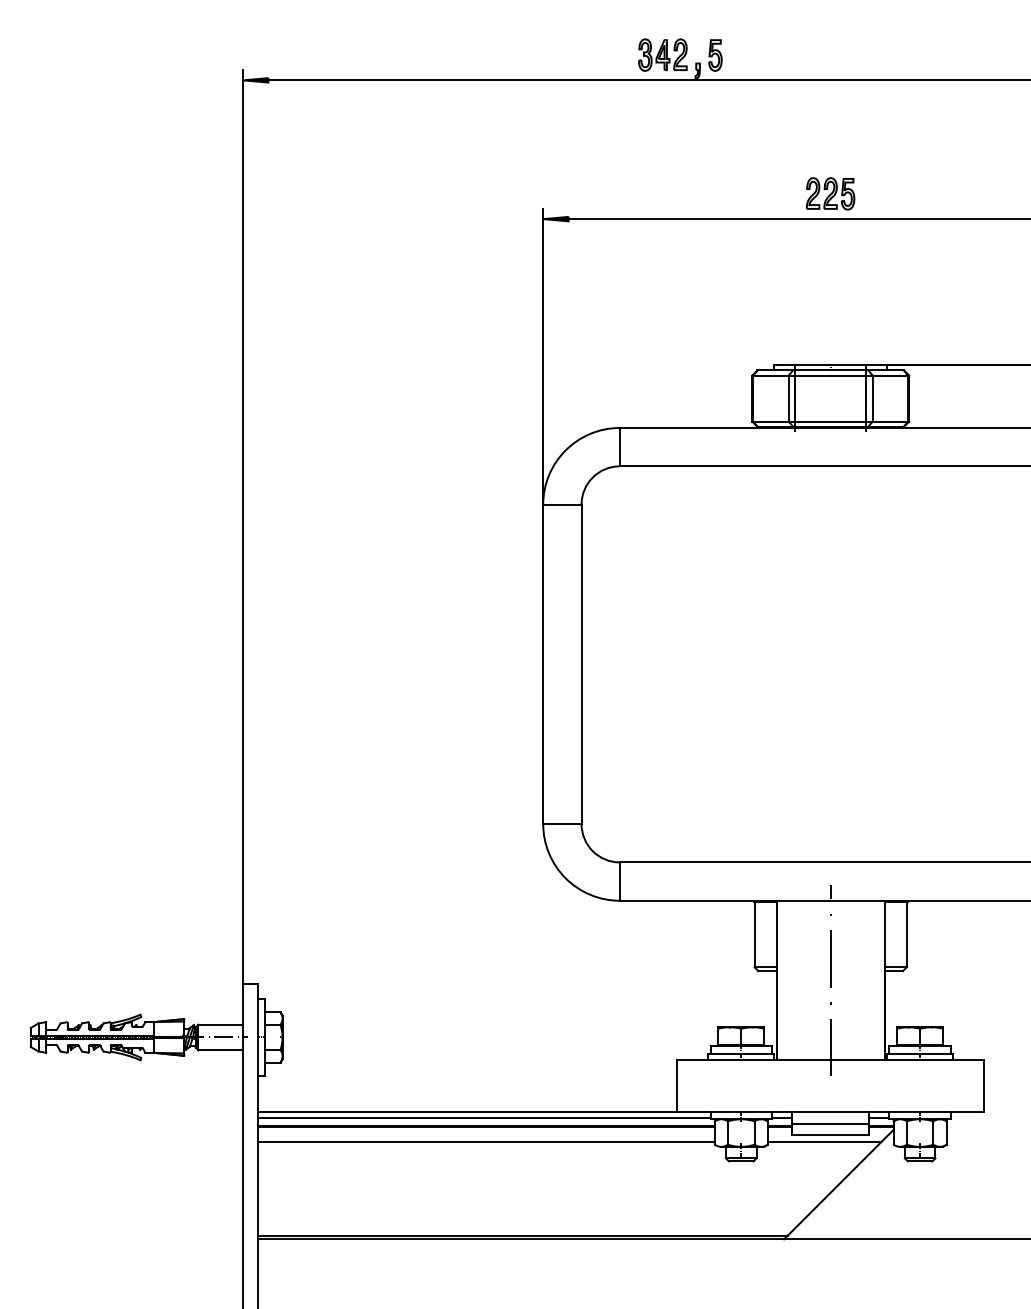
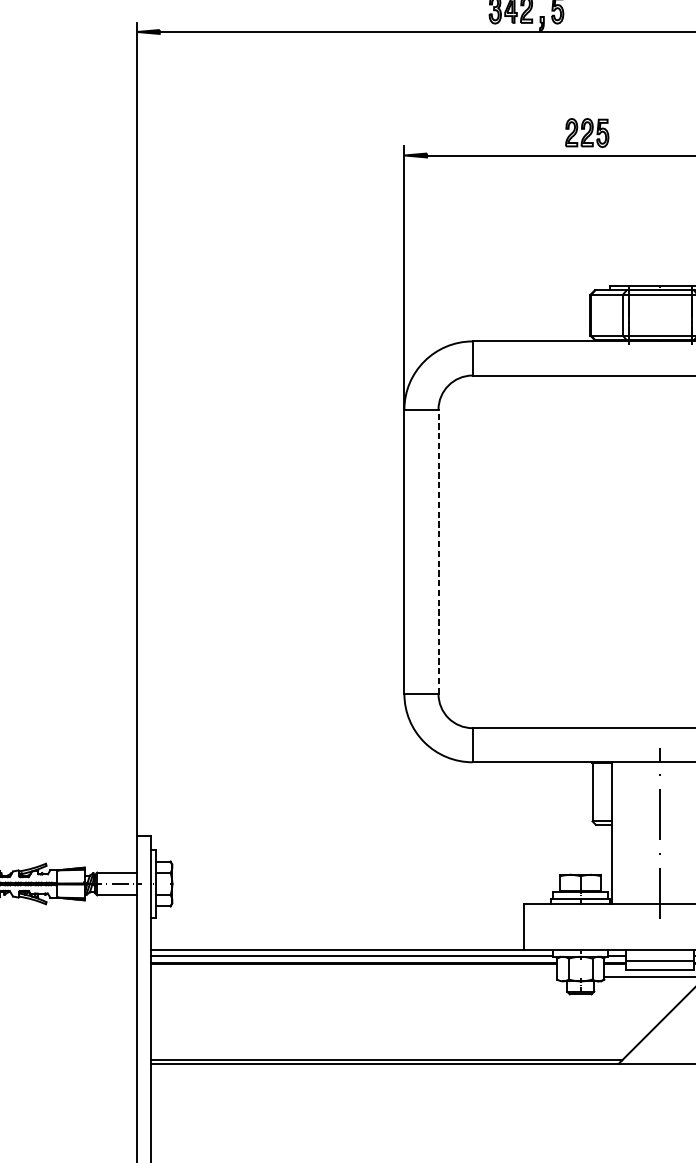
part: (830, 193) -> (587, 132), moved
line: (581, 664) -> (438, 551), solid -> dashed
line: (486, 1141) -> (353, 976), removed

